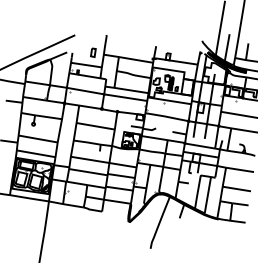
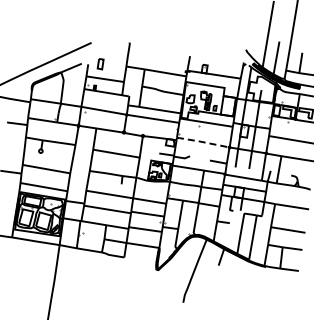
part: (93, 53) -> (100, 64), moved
line: (165, 116) -> (201, 141), solid -> dashed

